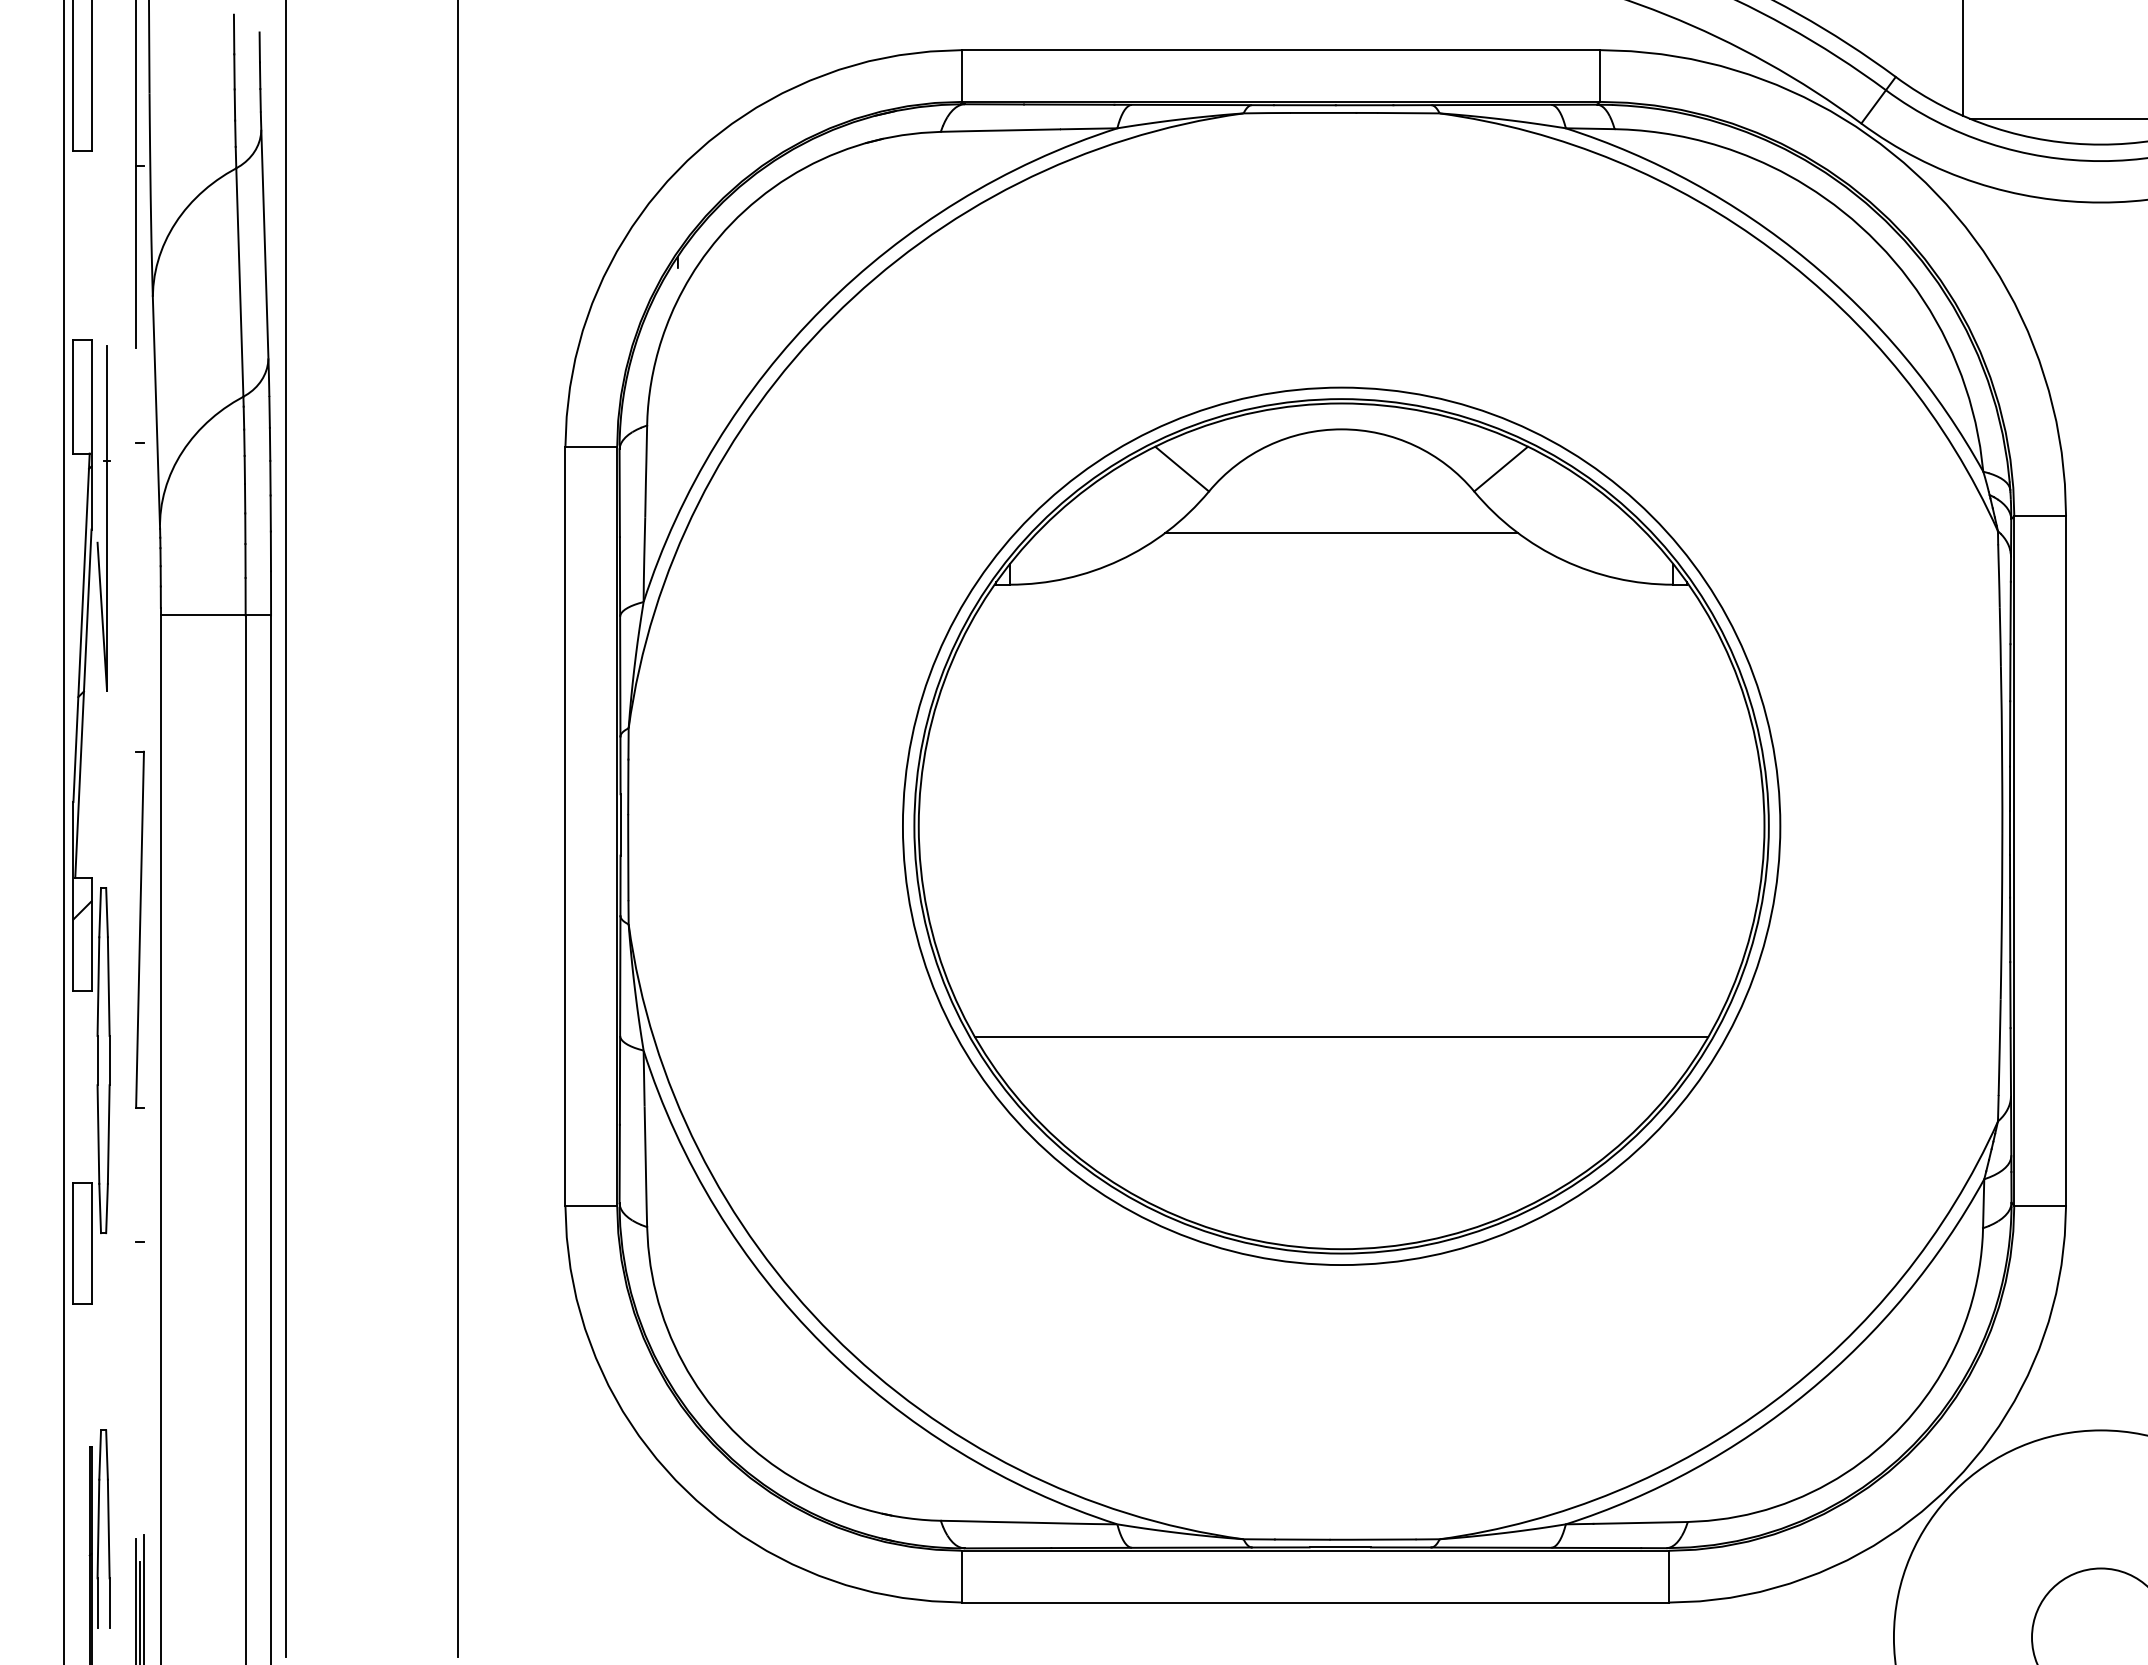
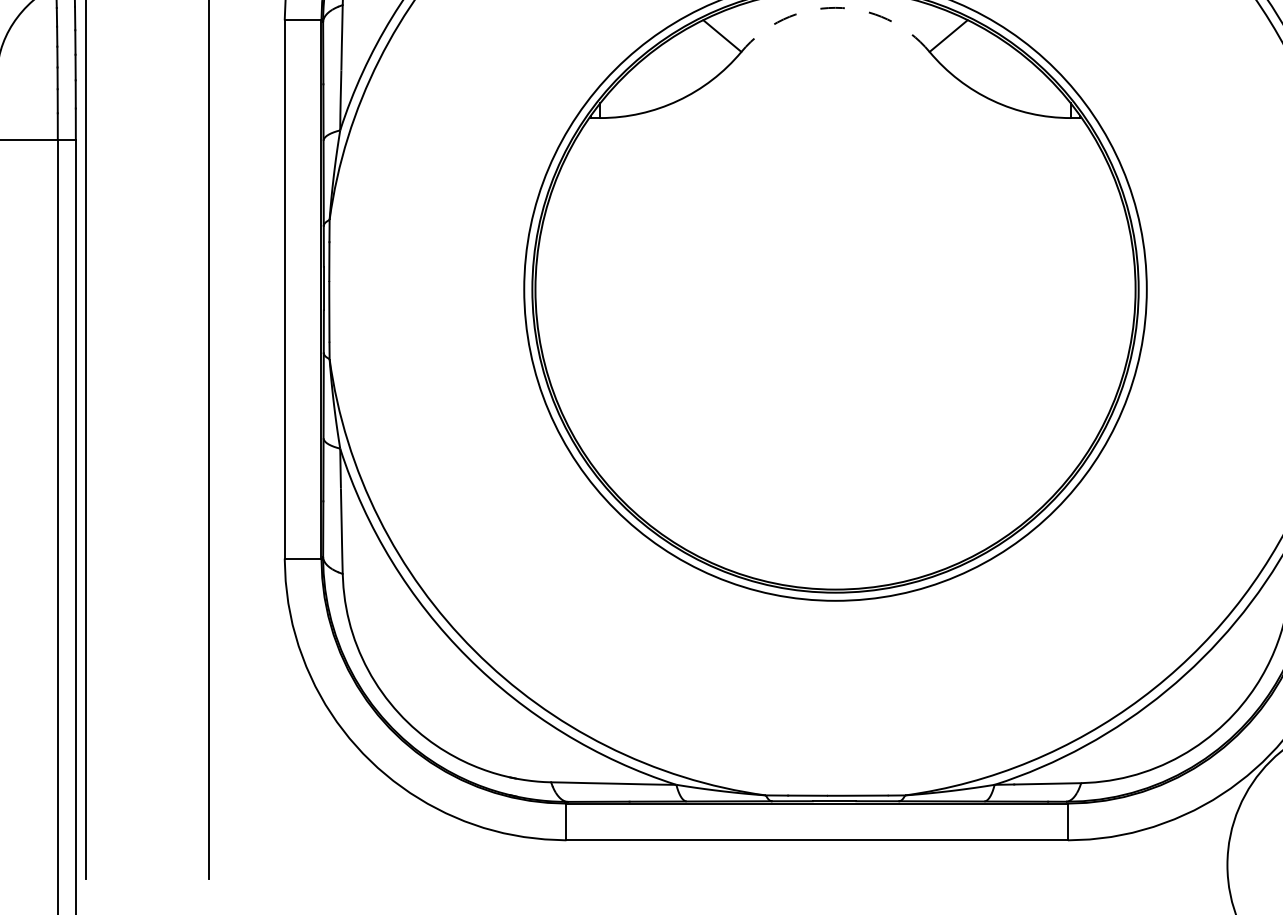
arc: (1341, 429) -> (835, 7), solid -> dashed
line: (1341, 532) -> (835, 81), removed
line: (1341, 1037) -> (835, 439), removed

